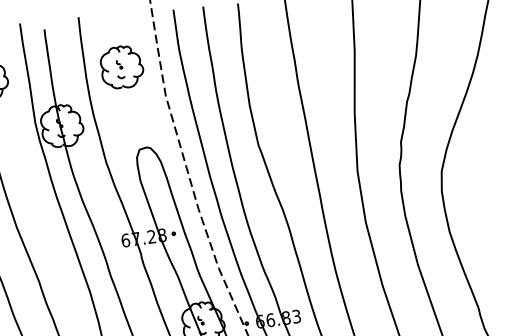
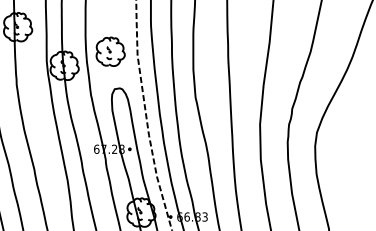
part: (121, 66) -> (110, 51), moved

